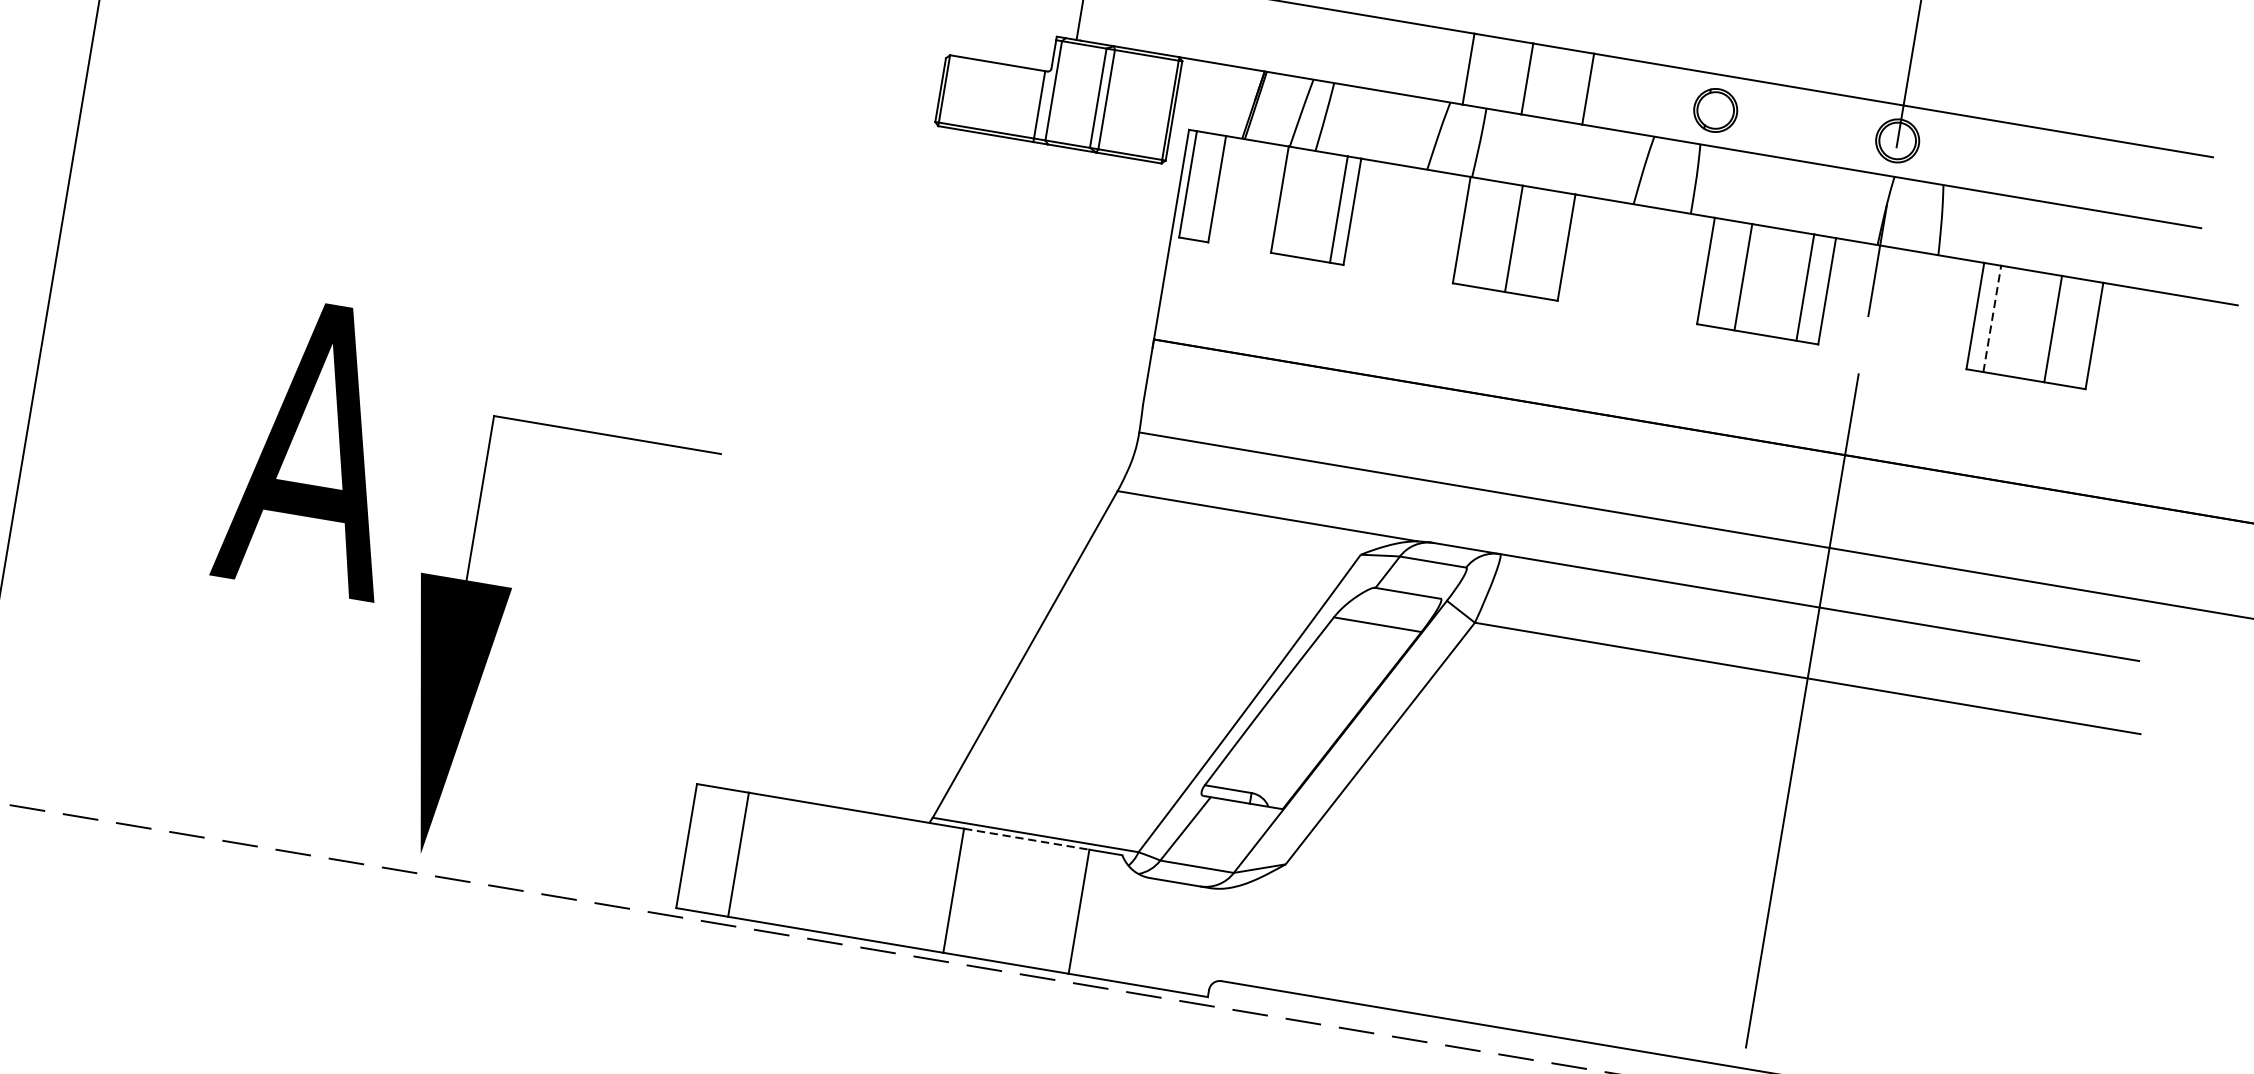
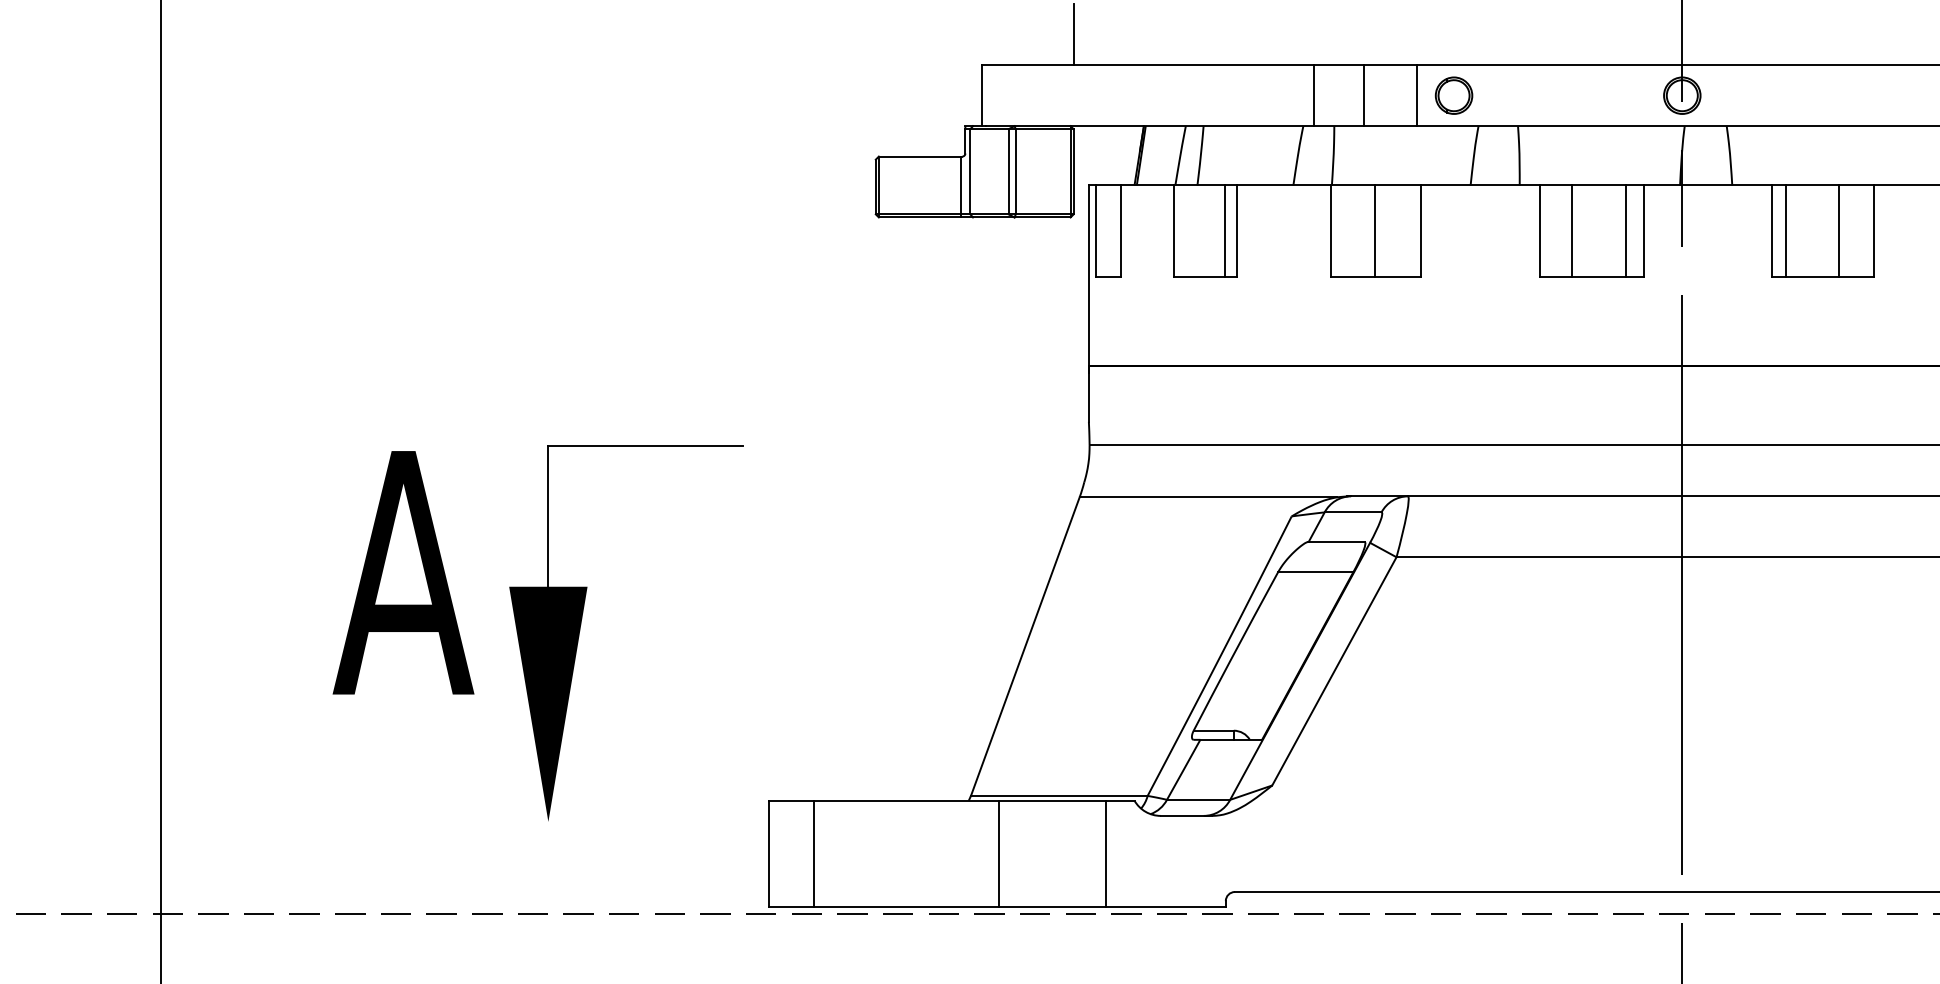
part: (1715, 110) -> (1453, 95), moved
line: (1992, 319) -> (1786, 231), dashed -> solid
part: (497, 631) -> (581, 625), moved
line: (1026, 839) -> (1052, 800), dashed -> solid

